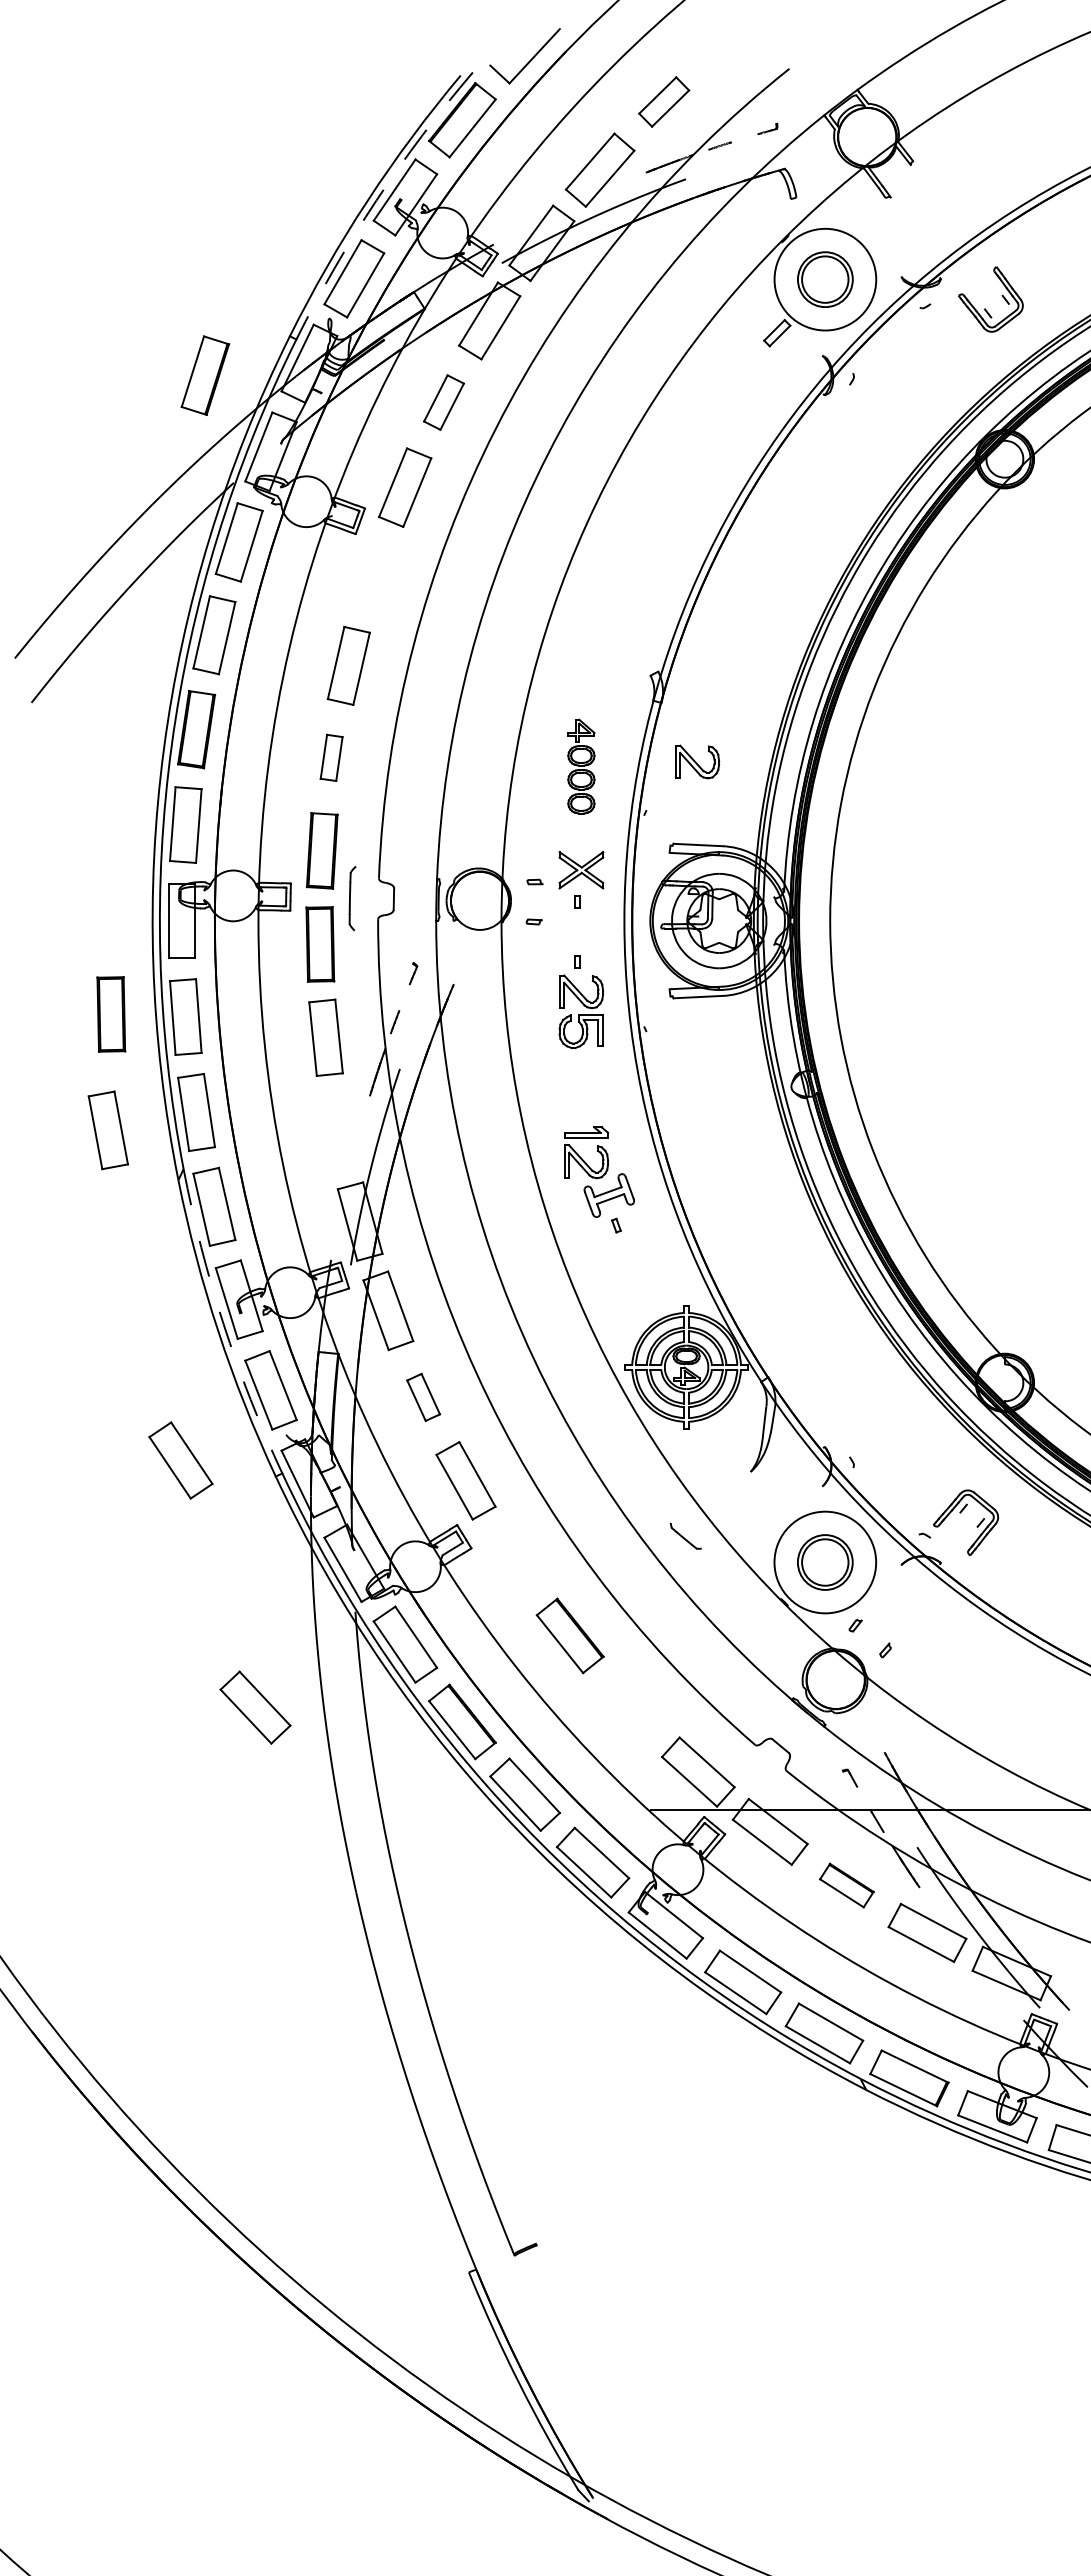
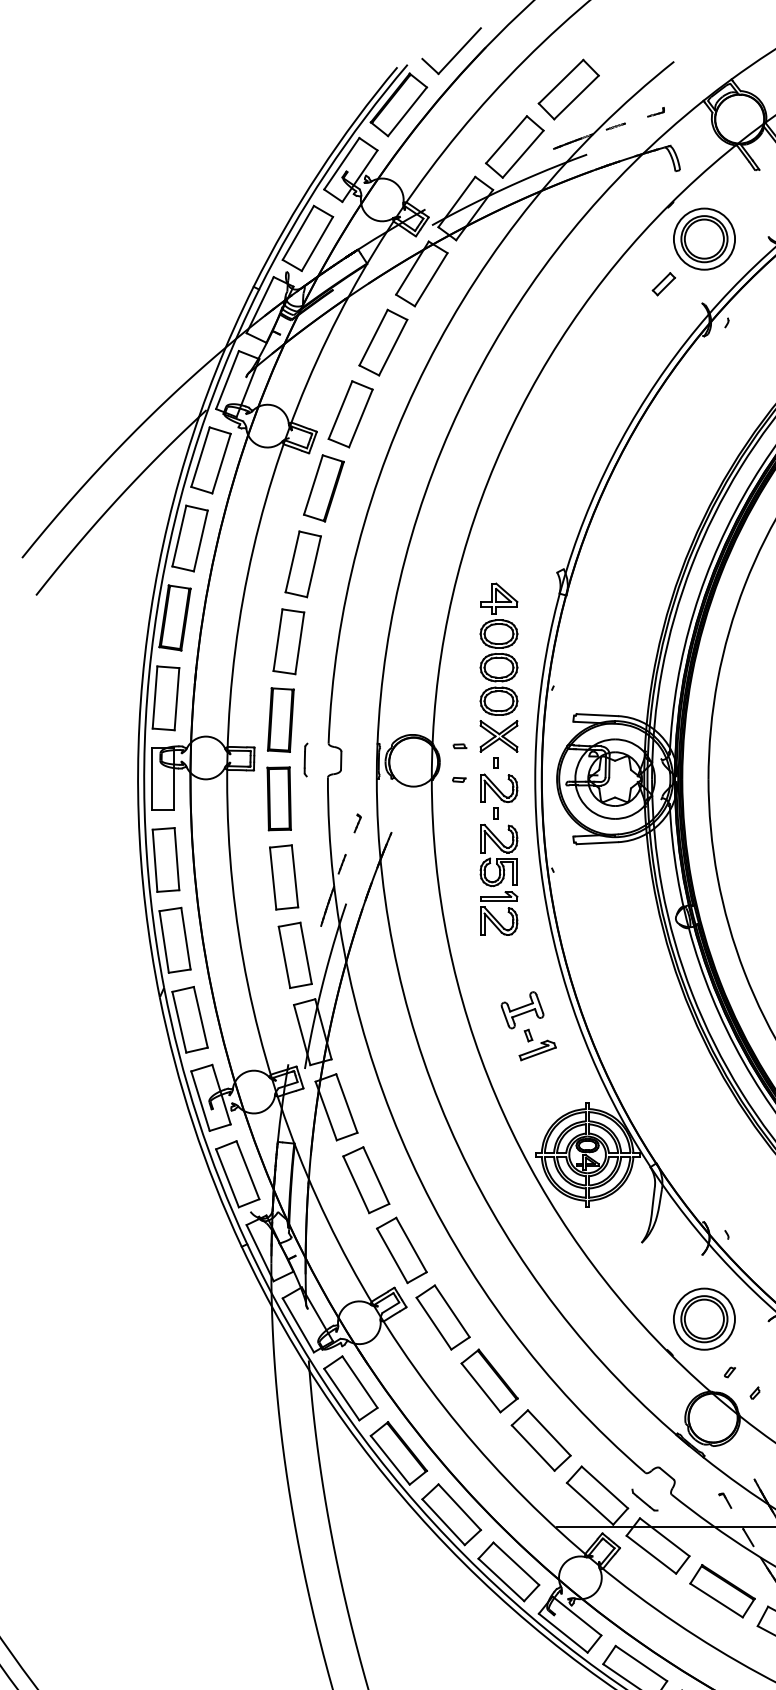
part: (663, 101) -> (568, 89), size x1.43
arc: (376, 200) -> (326, 172), dashed -> solid
circle: (825, 279) -> (704, 239), size x0.71
part: (205, 375) -> (324, 488), moved
part: (443, 402) -> (382, 342), size x1.43
part: (331, 757) -> (288, 641), size x1.67
part: (697, 761) -> (499, 787), moved
part: (581, 766) -> (499, 649), size x1.67
part: (351, 897) -> (305, 759), size x0.62
part: (111, 1014) -> (103, 857), removed
part: (107, 1130) -> (294, 955), moved
part: (581, 1157) -> (494, 917), moved
part: (626, 1242) -> (537, 1049), added
arc: (223, 1324) -> (197, 1118), dashed -> solid
part: (423, 1397) -> (366, 1180), size x1.67
part: (180, 1460) -> (442, 1317), moved
part: (685, 1536) -> (644, 1500), moved
circle: (825, 1562) -> (704, 1319), size x0.71
part: (255, 1707) -> (541, 1440), moved
part: (846, 1885) -> (722, 1591), size x1.43

